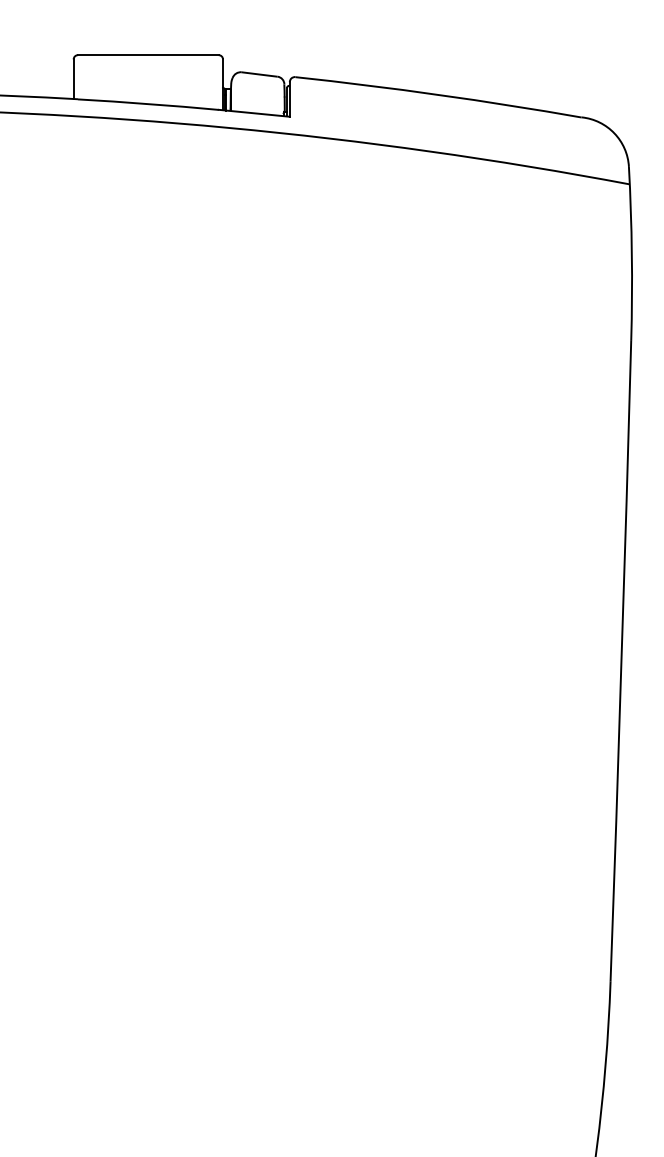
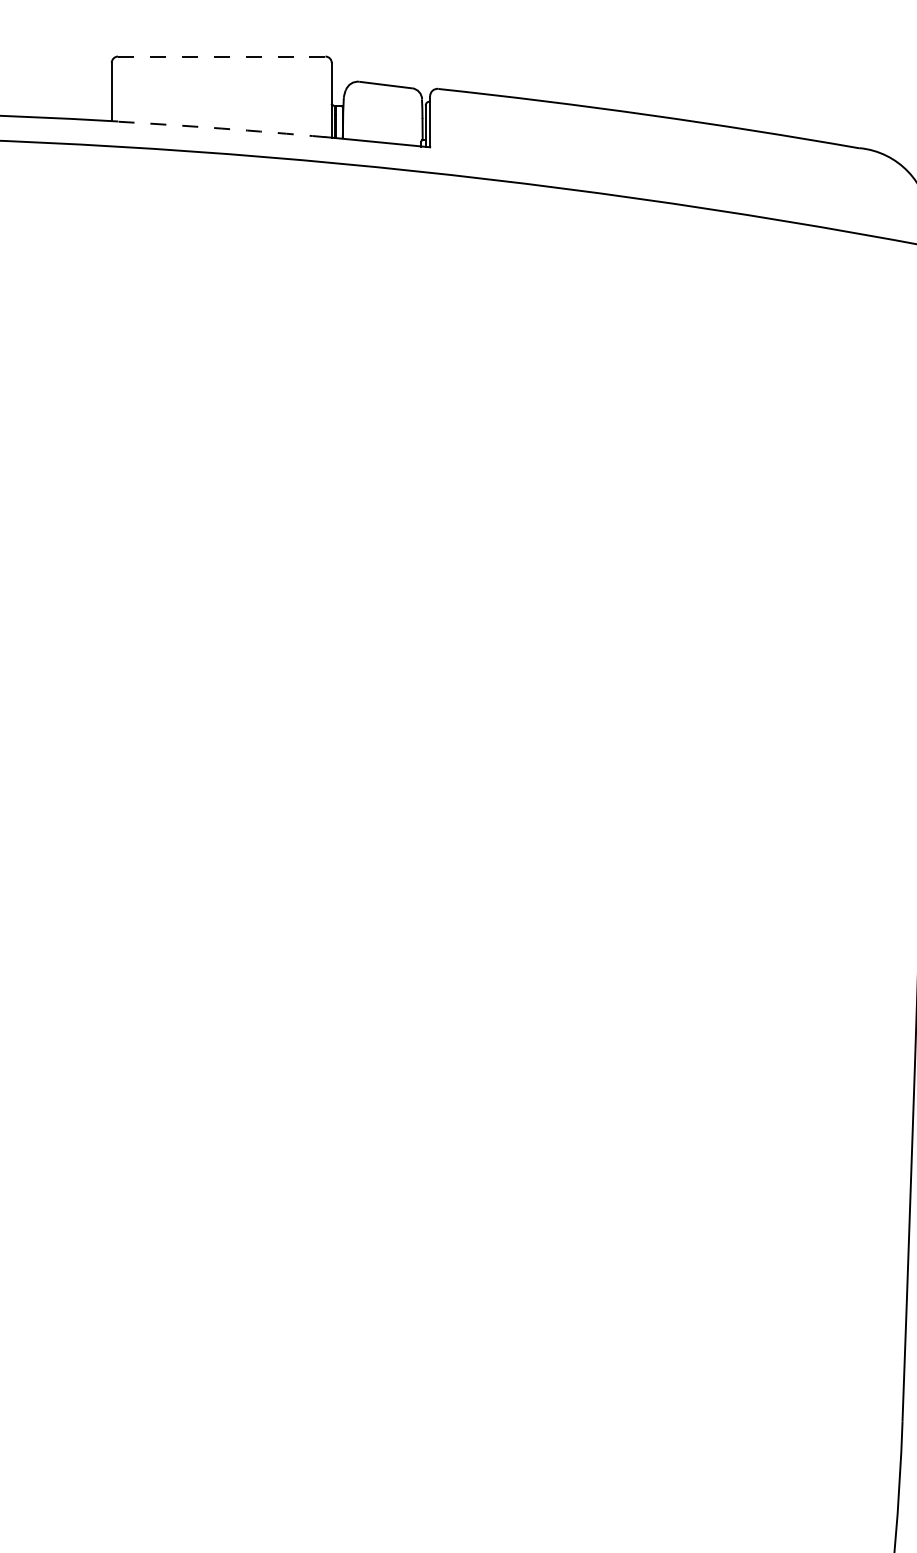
line: (147, 55) -> (220, 57), solid -> dashed
arc: (148, 104) -> (221, 129), solid -> dashed

